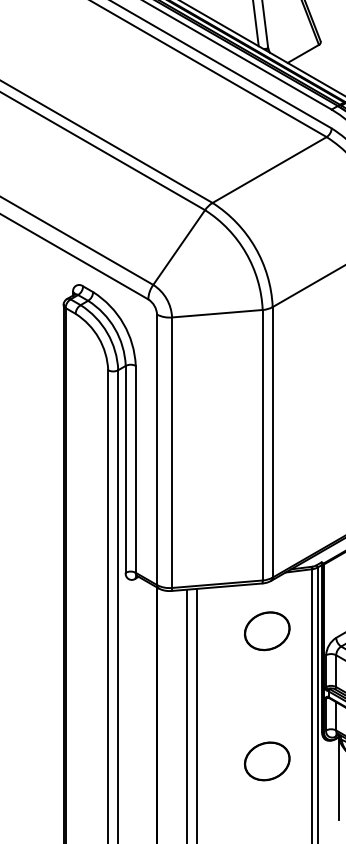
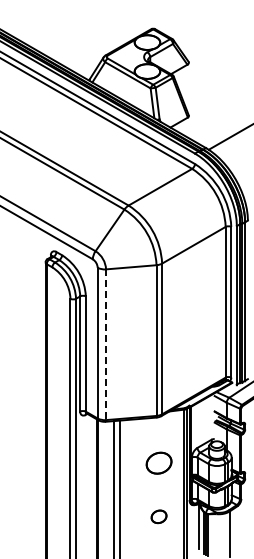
line: (172, 454) -> (106, 345), solid -> dashed
part: (266, 629) -> (158, 462), moved
part: (266, 760) -> (158, 516), size x0.6

